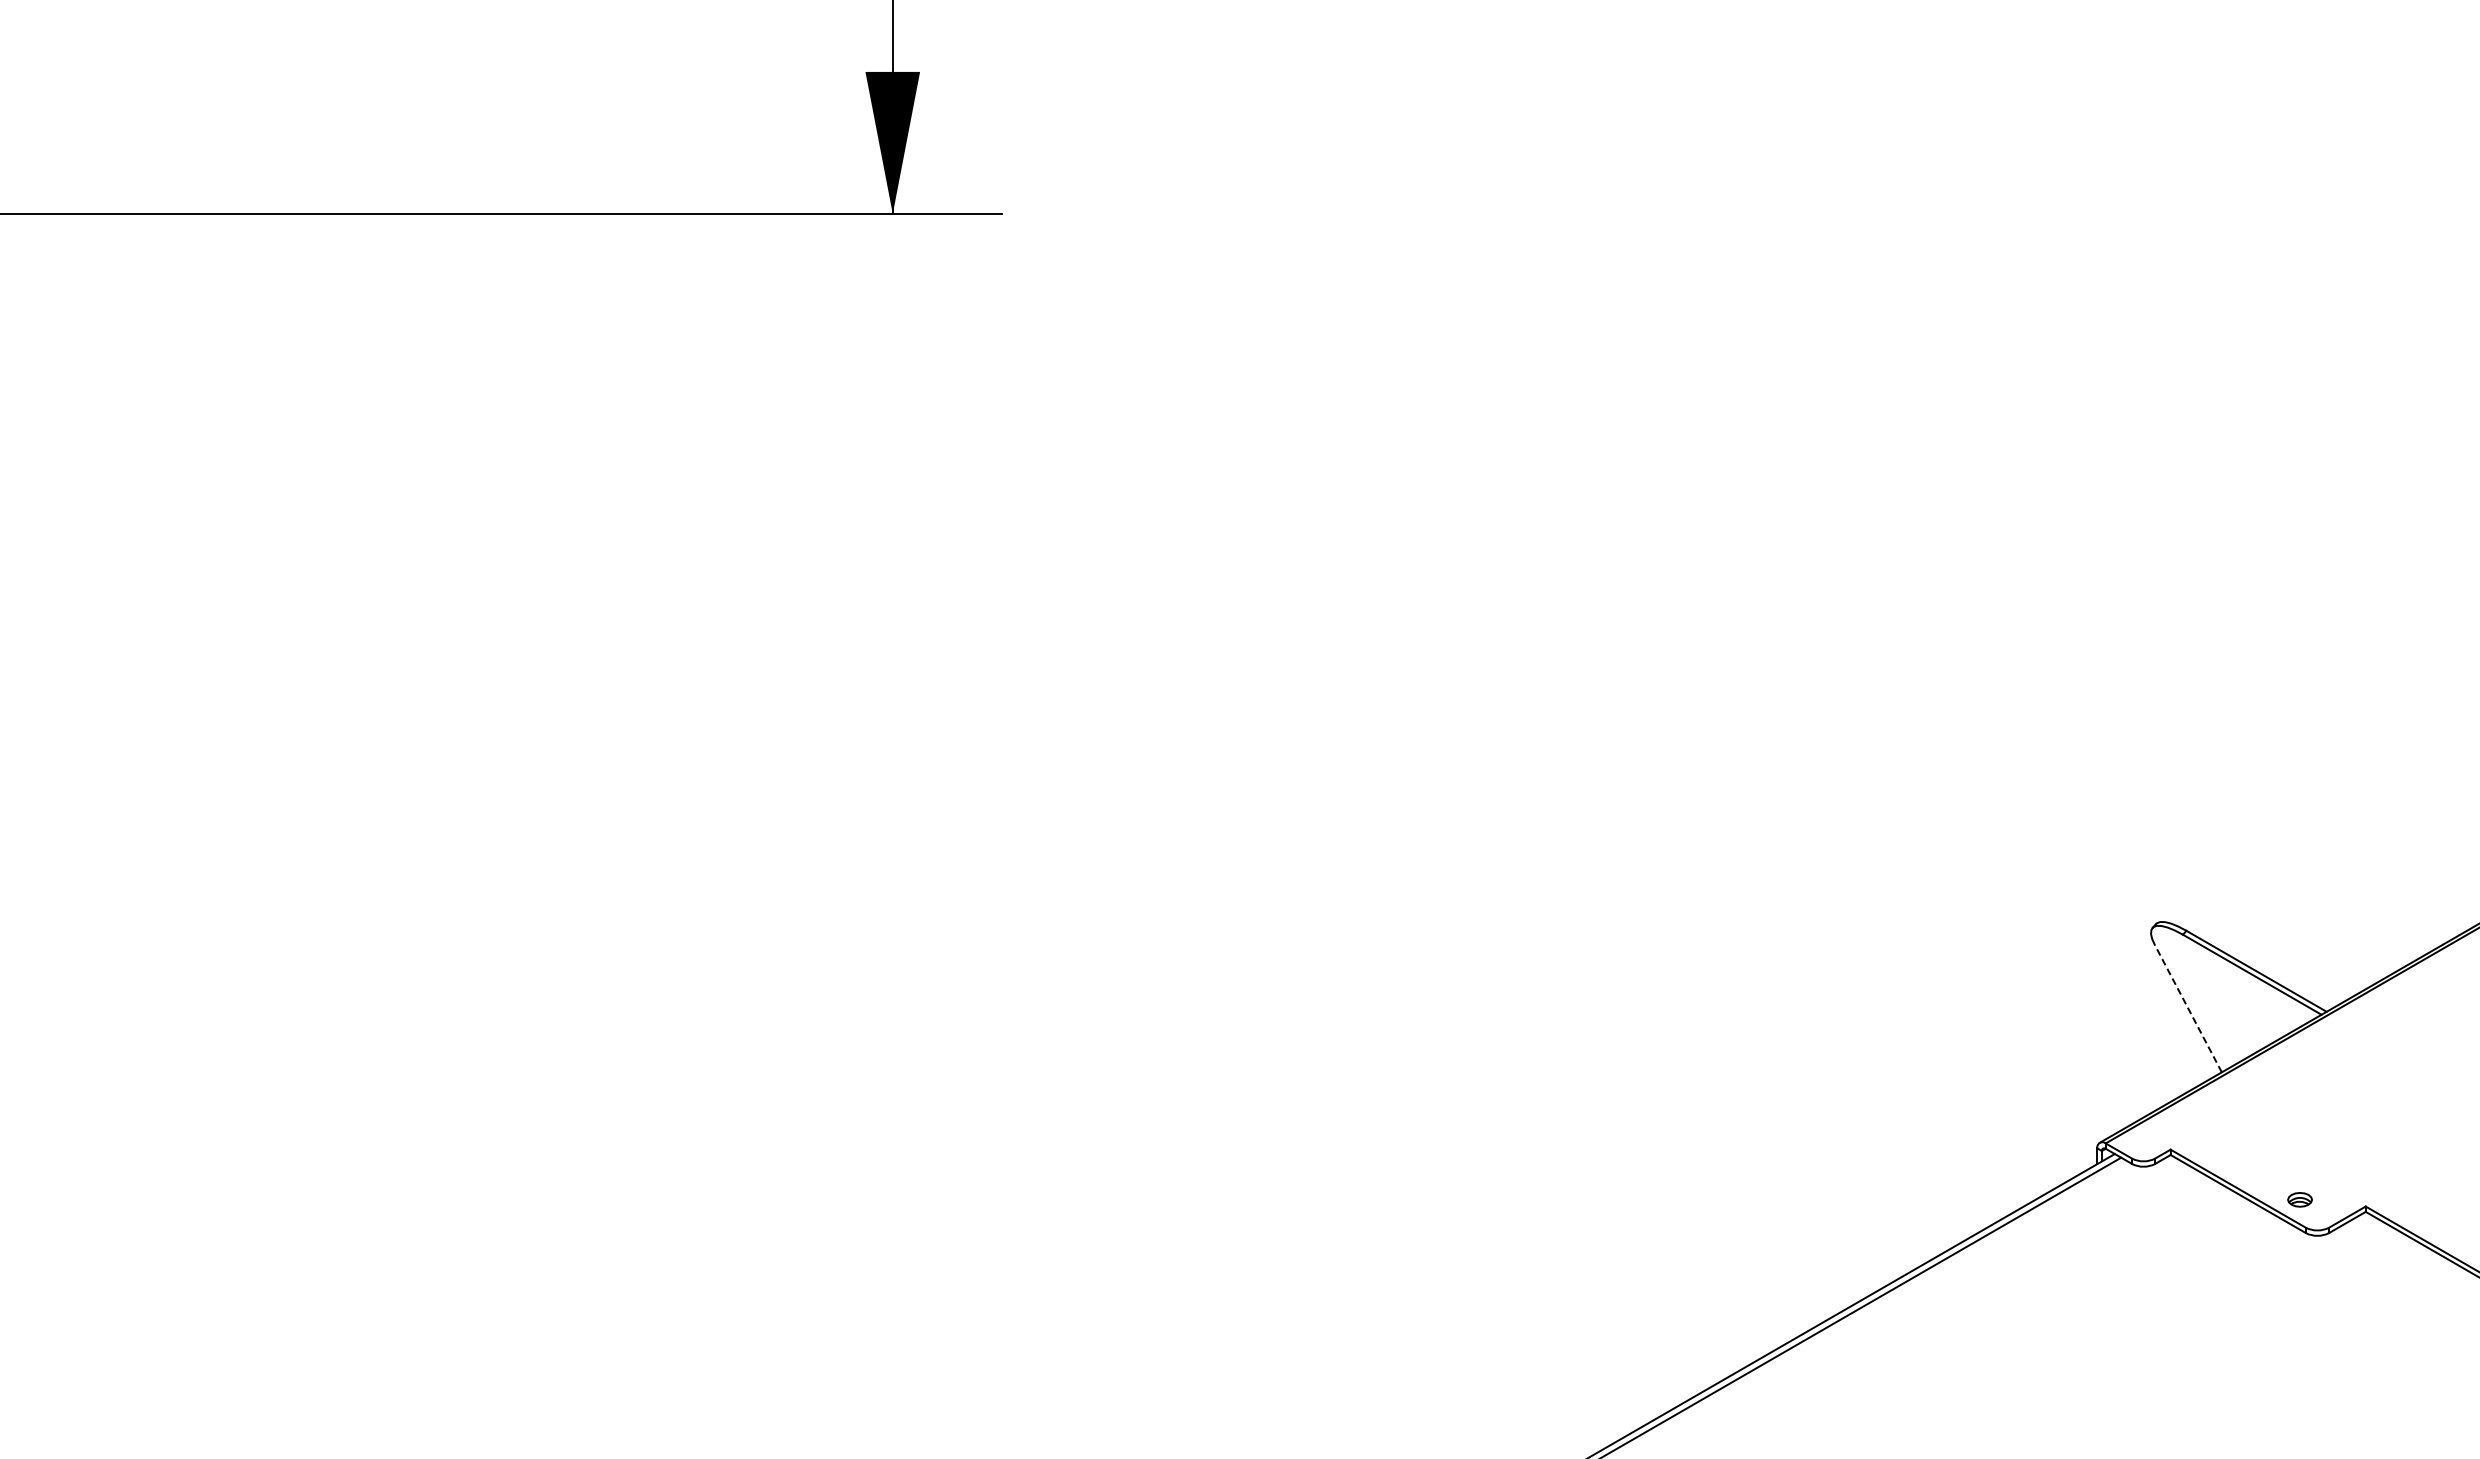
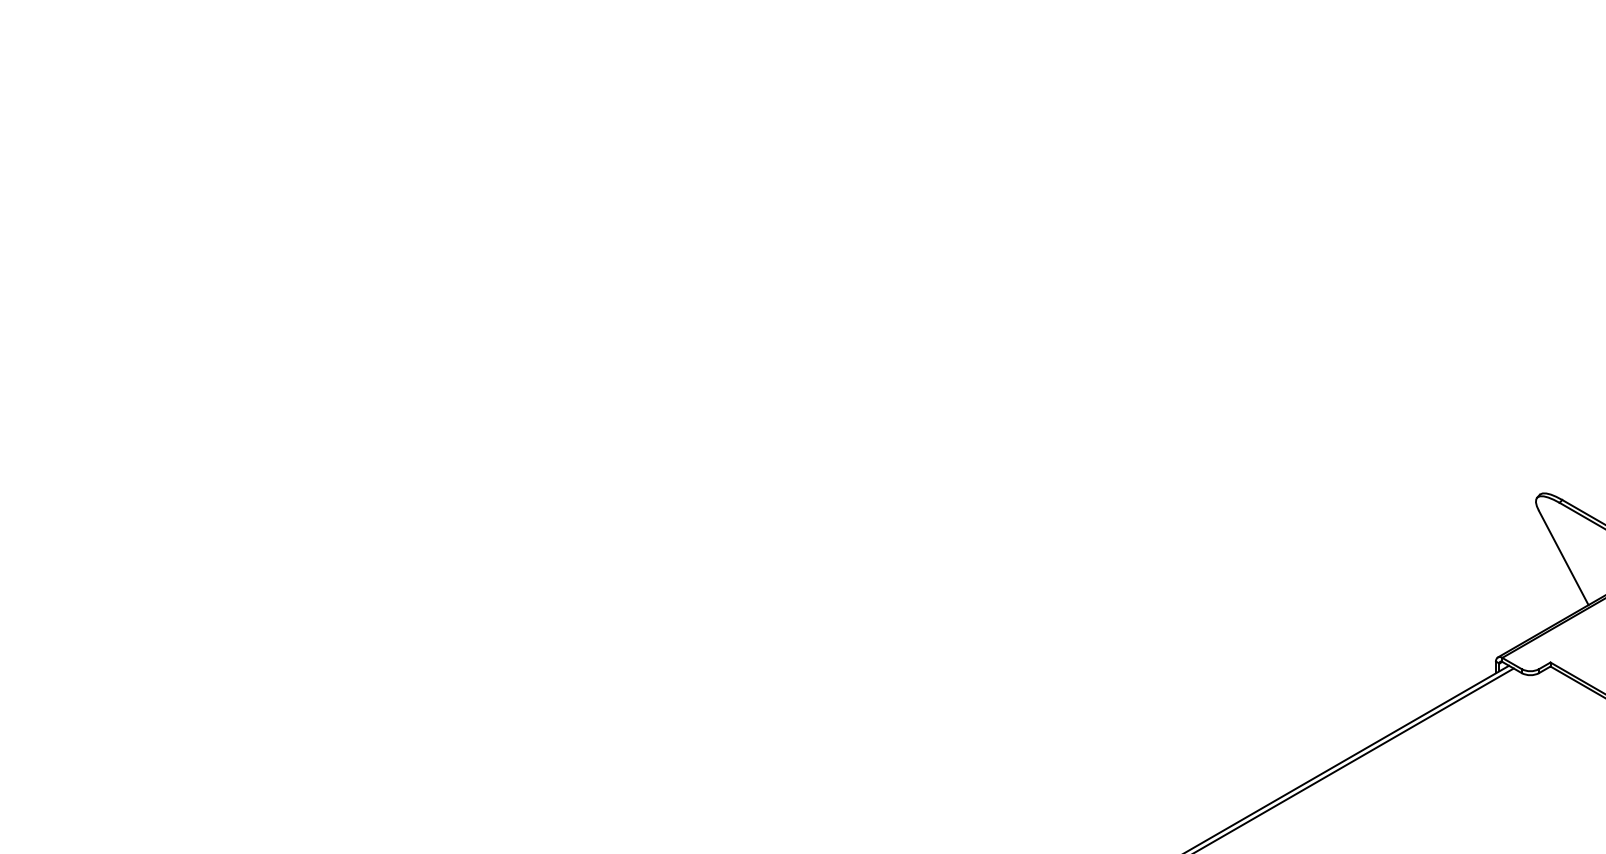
line: (2188, 1008) -> (1563, 557), dashed -> solid

